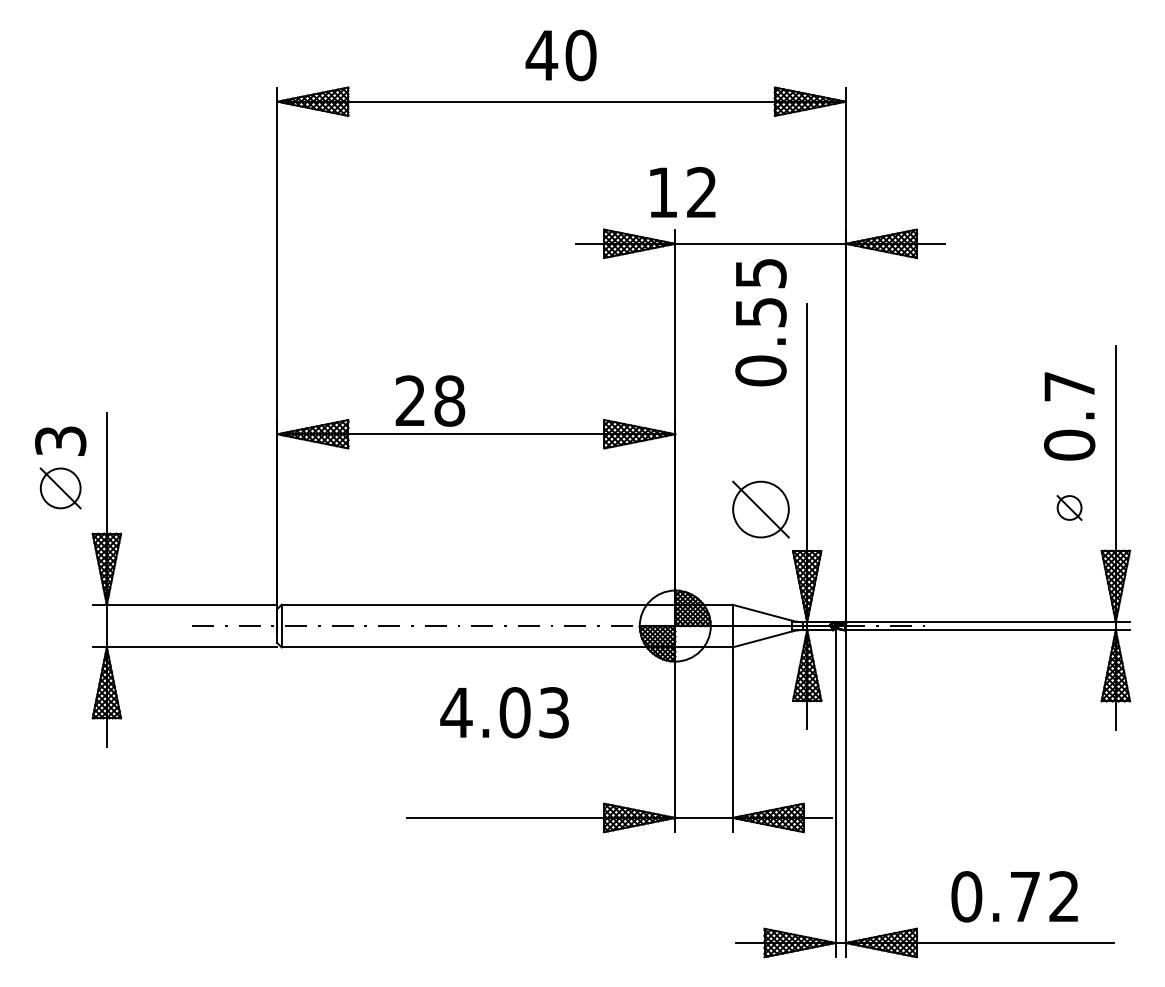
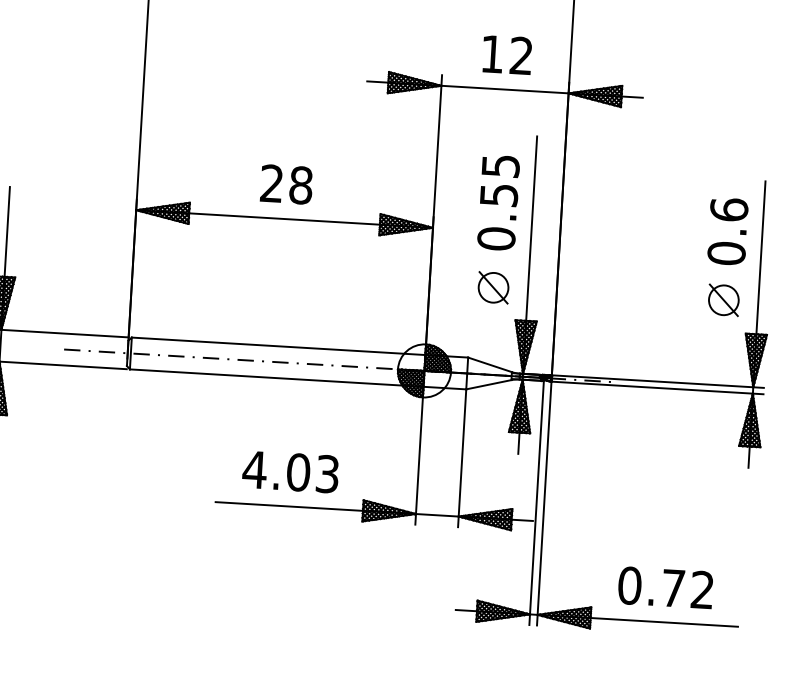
text: (682, 192) -> (507, 55), moved
text: (760, 322) -> (498, 202), moved
text: (1069, 386) -> (729, 209), 0.7 -> 0.6
text: (430, 400) -> (286, 184), moved
part: (1069, 507) -> (723, 299), size x1.67
part: (760, 509) -> (493, 287), size x0.71
text: (504, 712) -> (290, 471), moved

